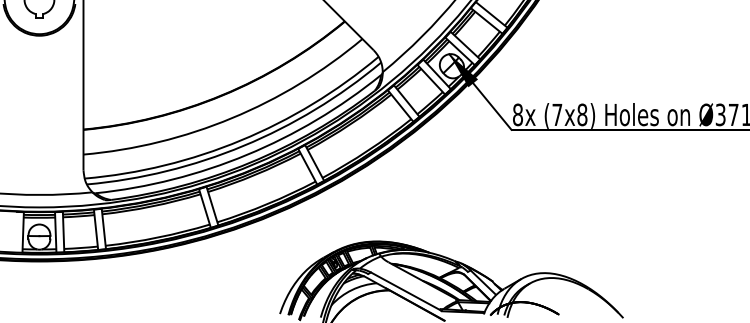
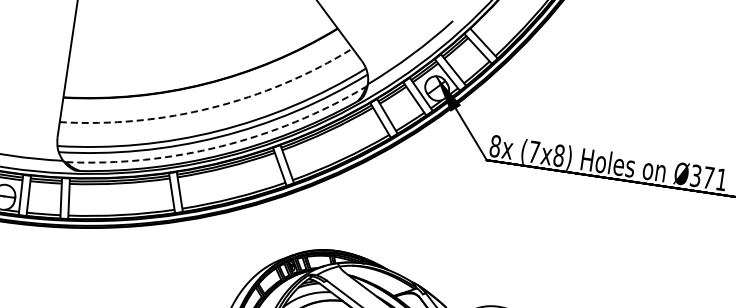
arc: (231, 118) -> (211, 108), solid -> dashed
arc: (247, 154) -> (222, 146), solid -> dashed

